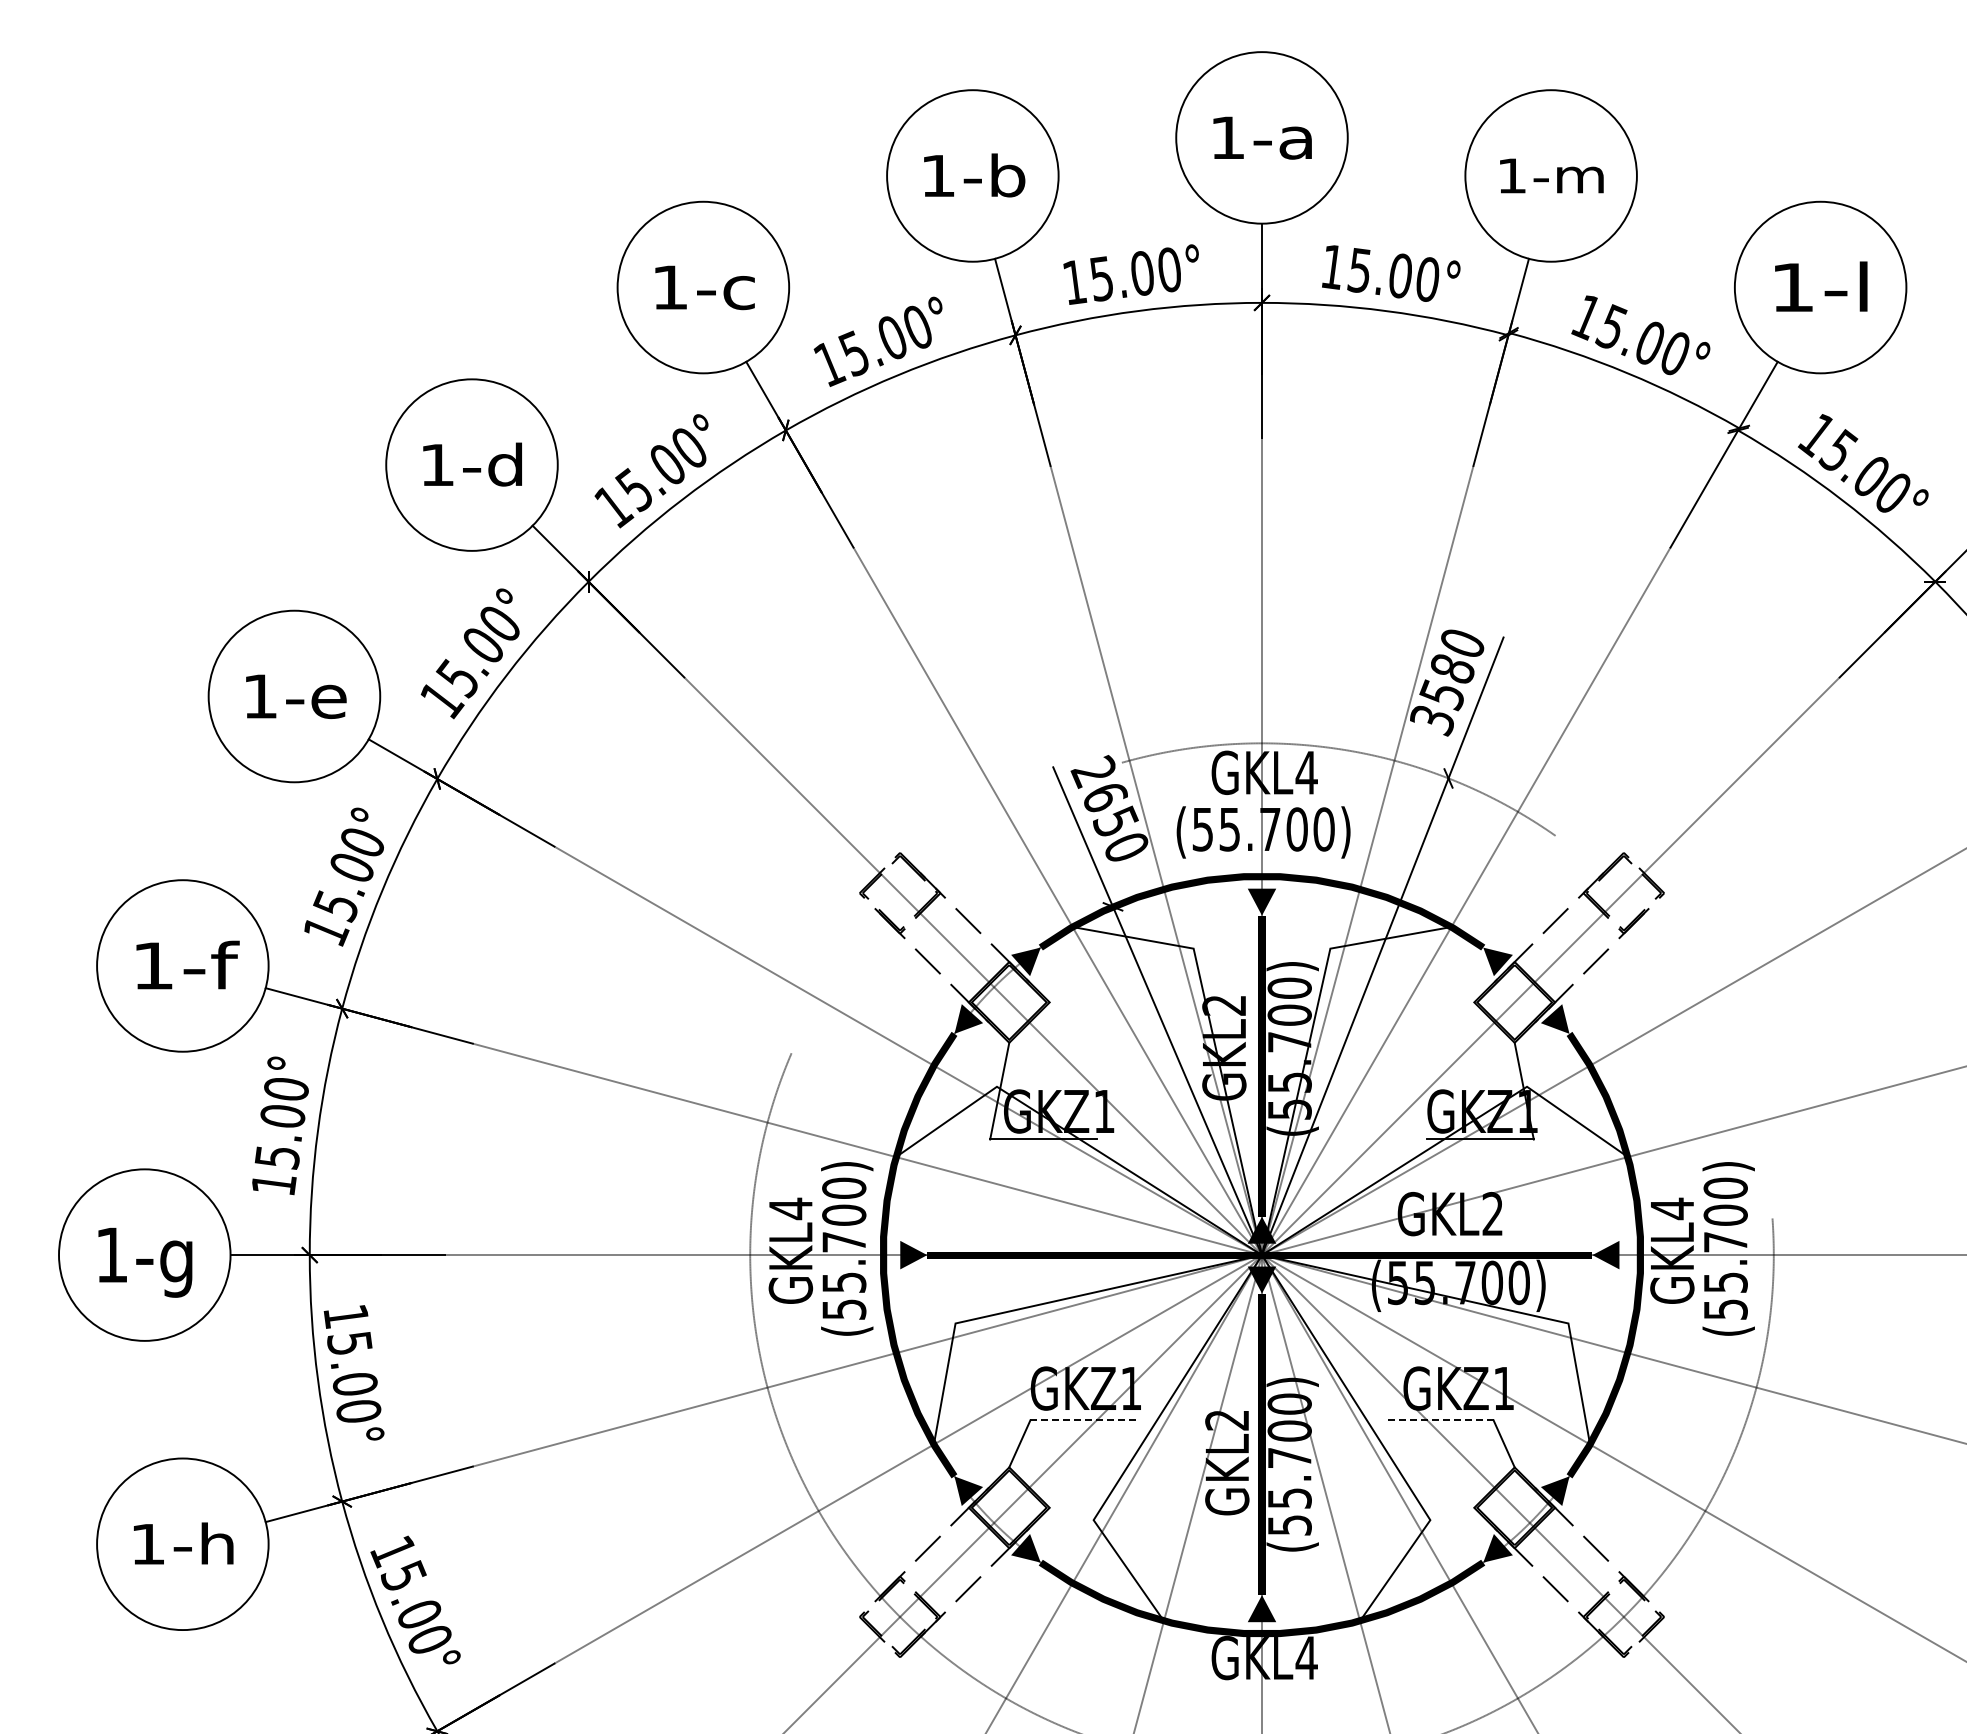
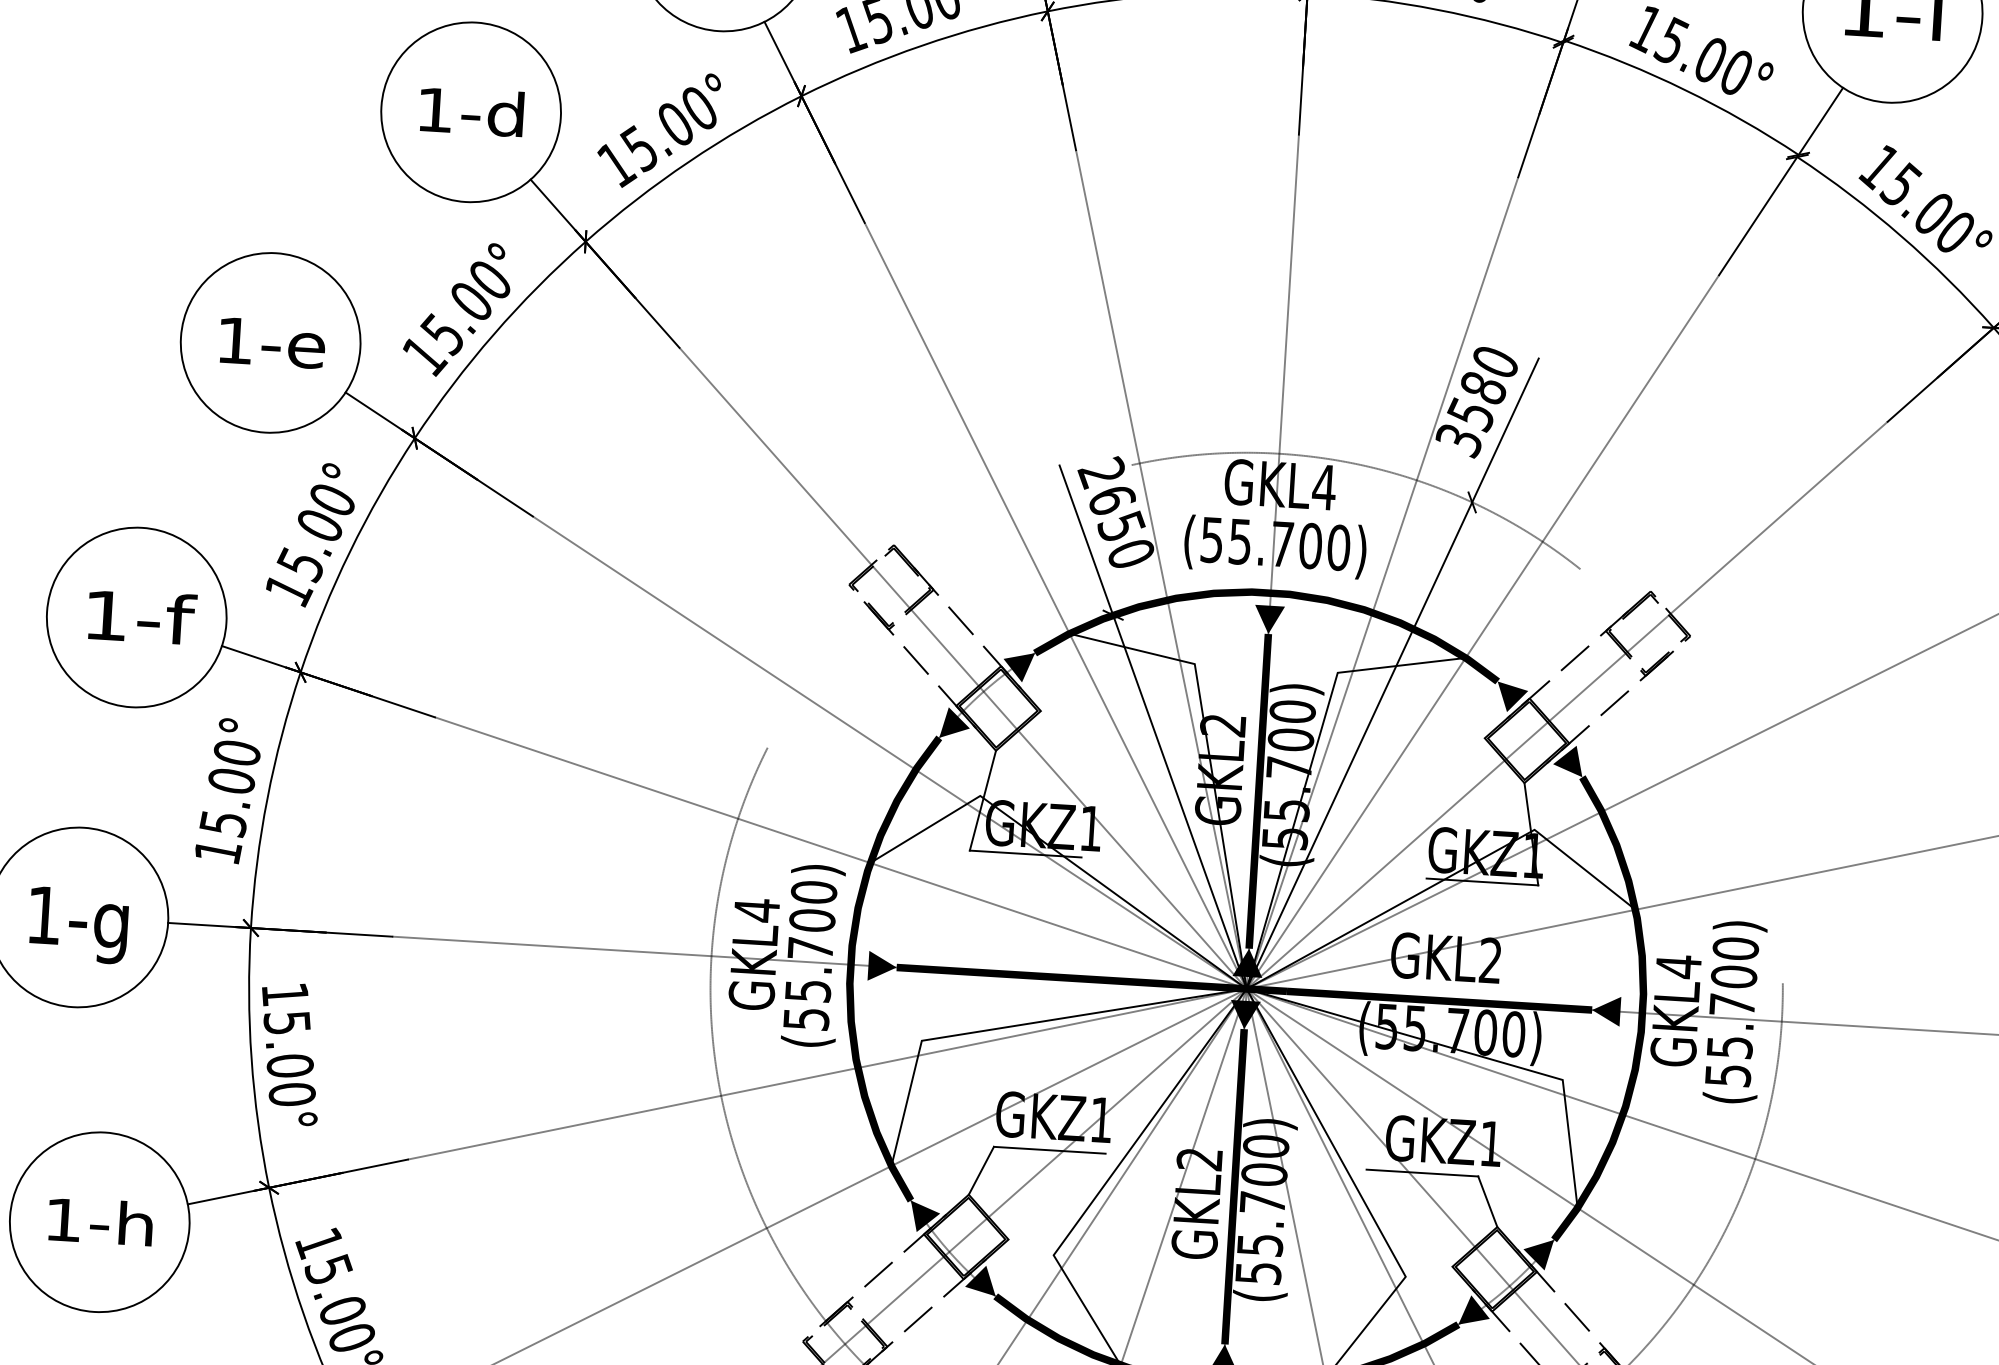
line: (1084, 1420) -> (1050, 1150), dashed -> solid
line: (1439, 1420) -> (1421, 1173), dashed -> solid

